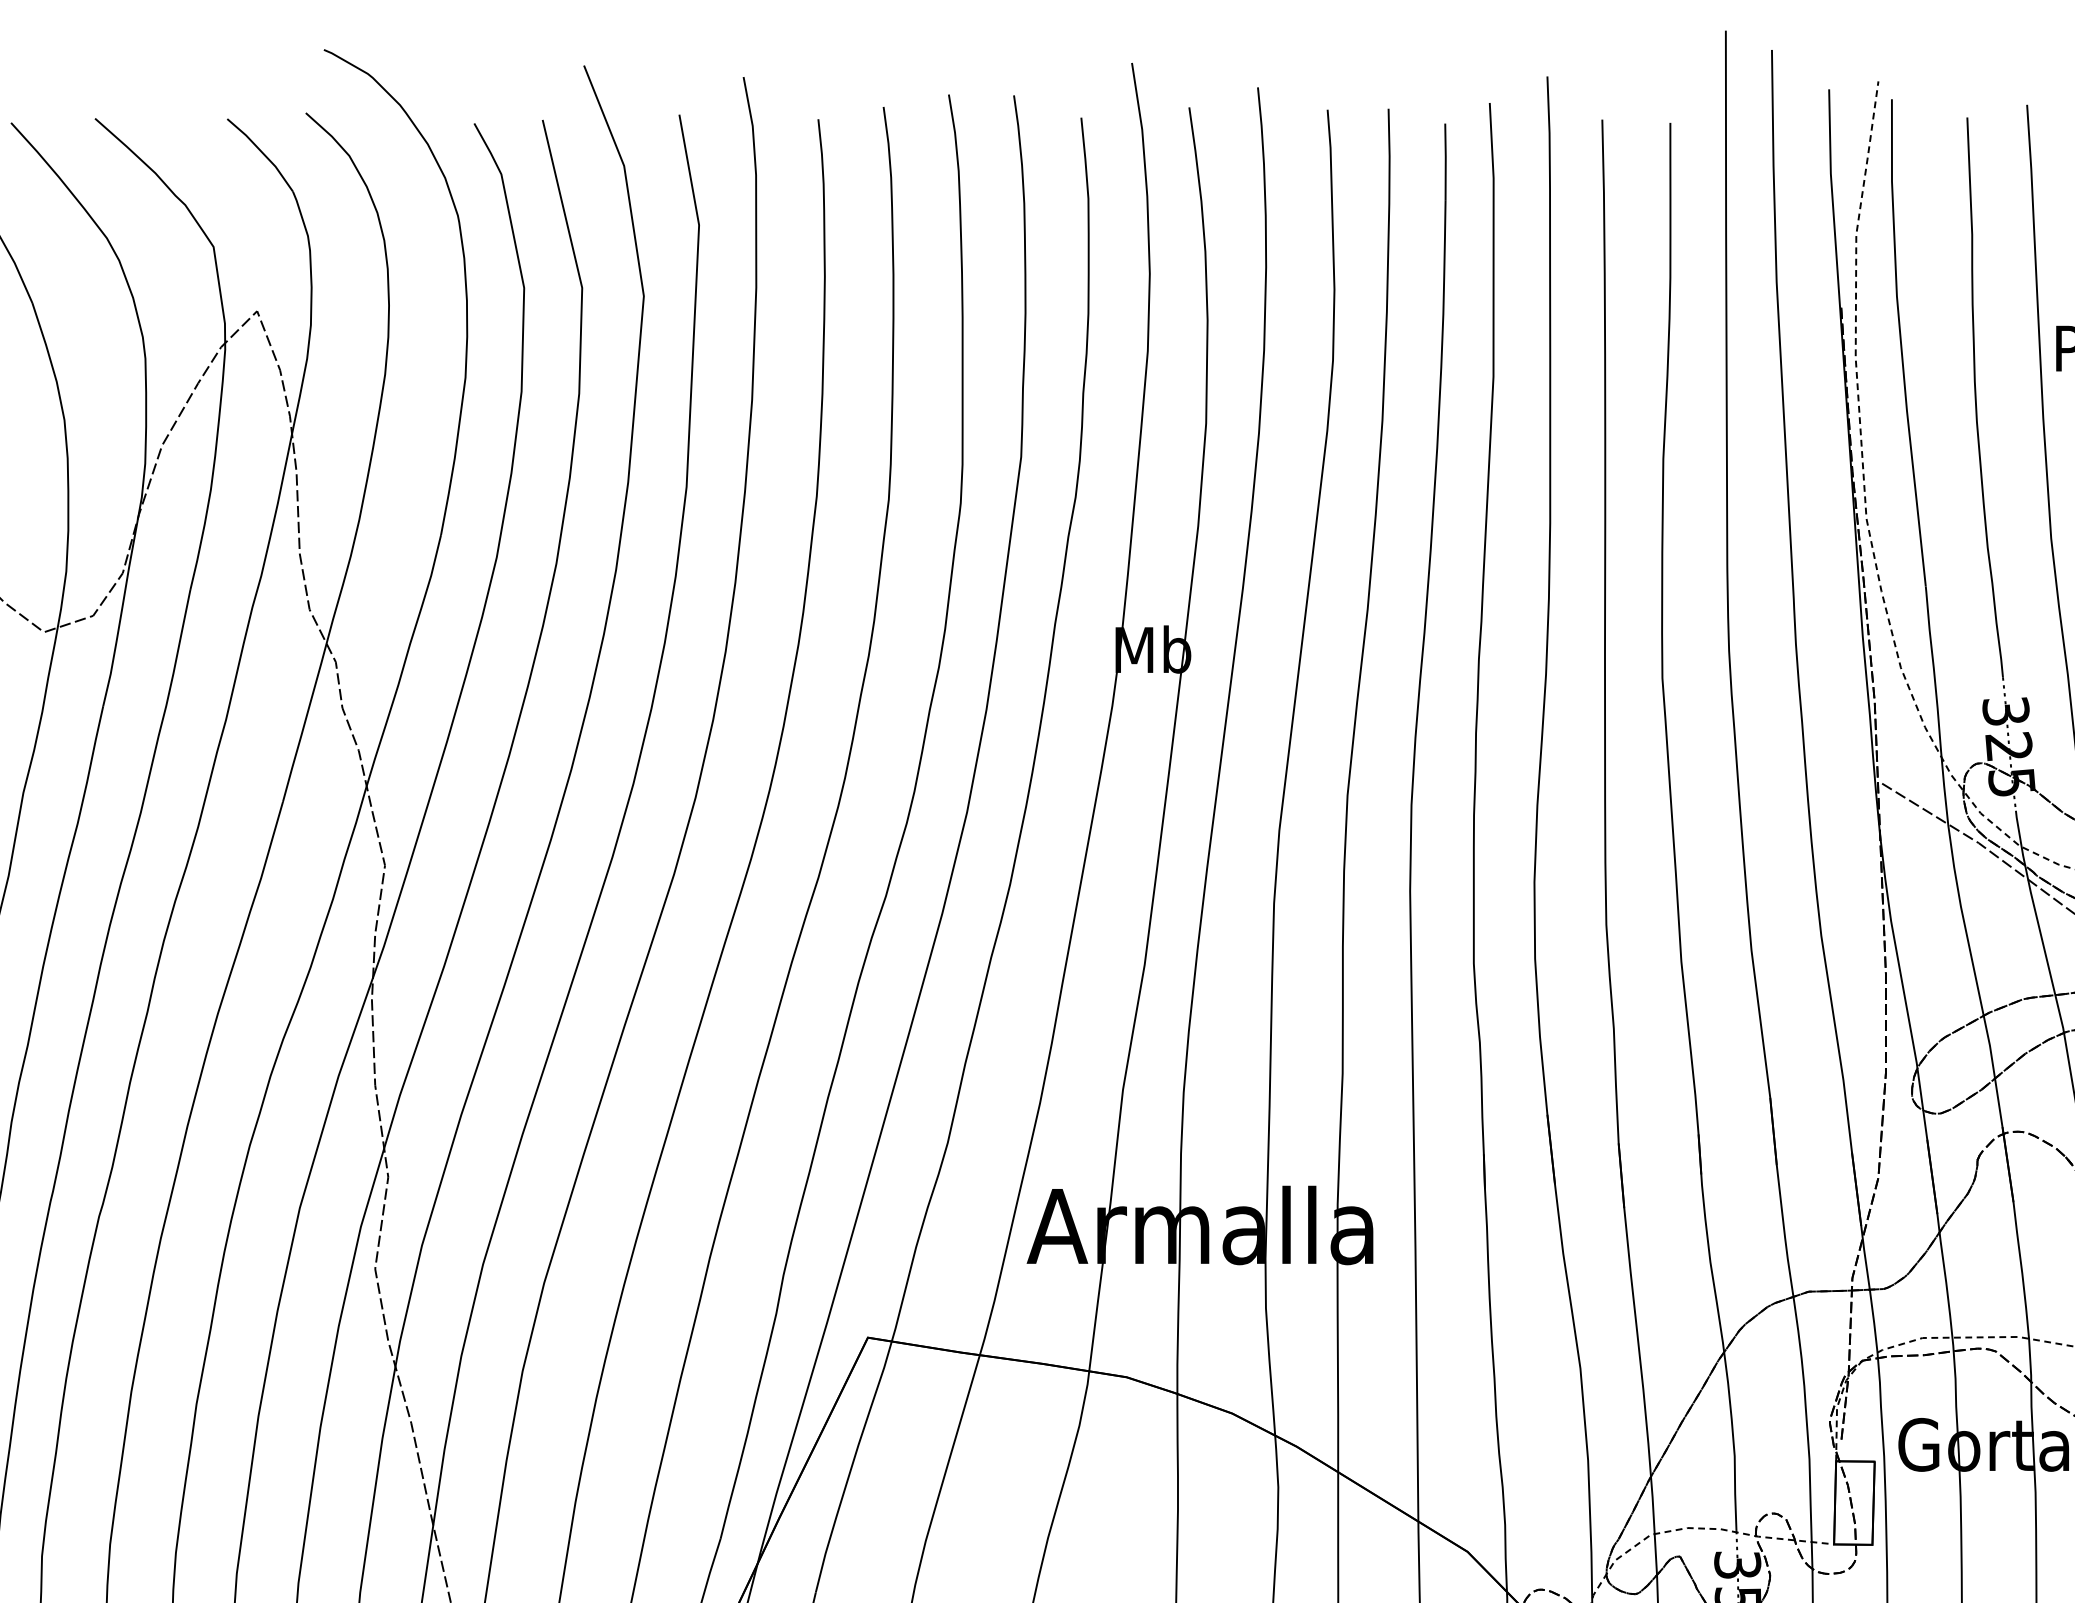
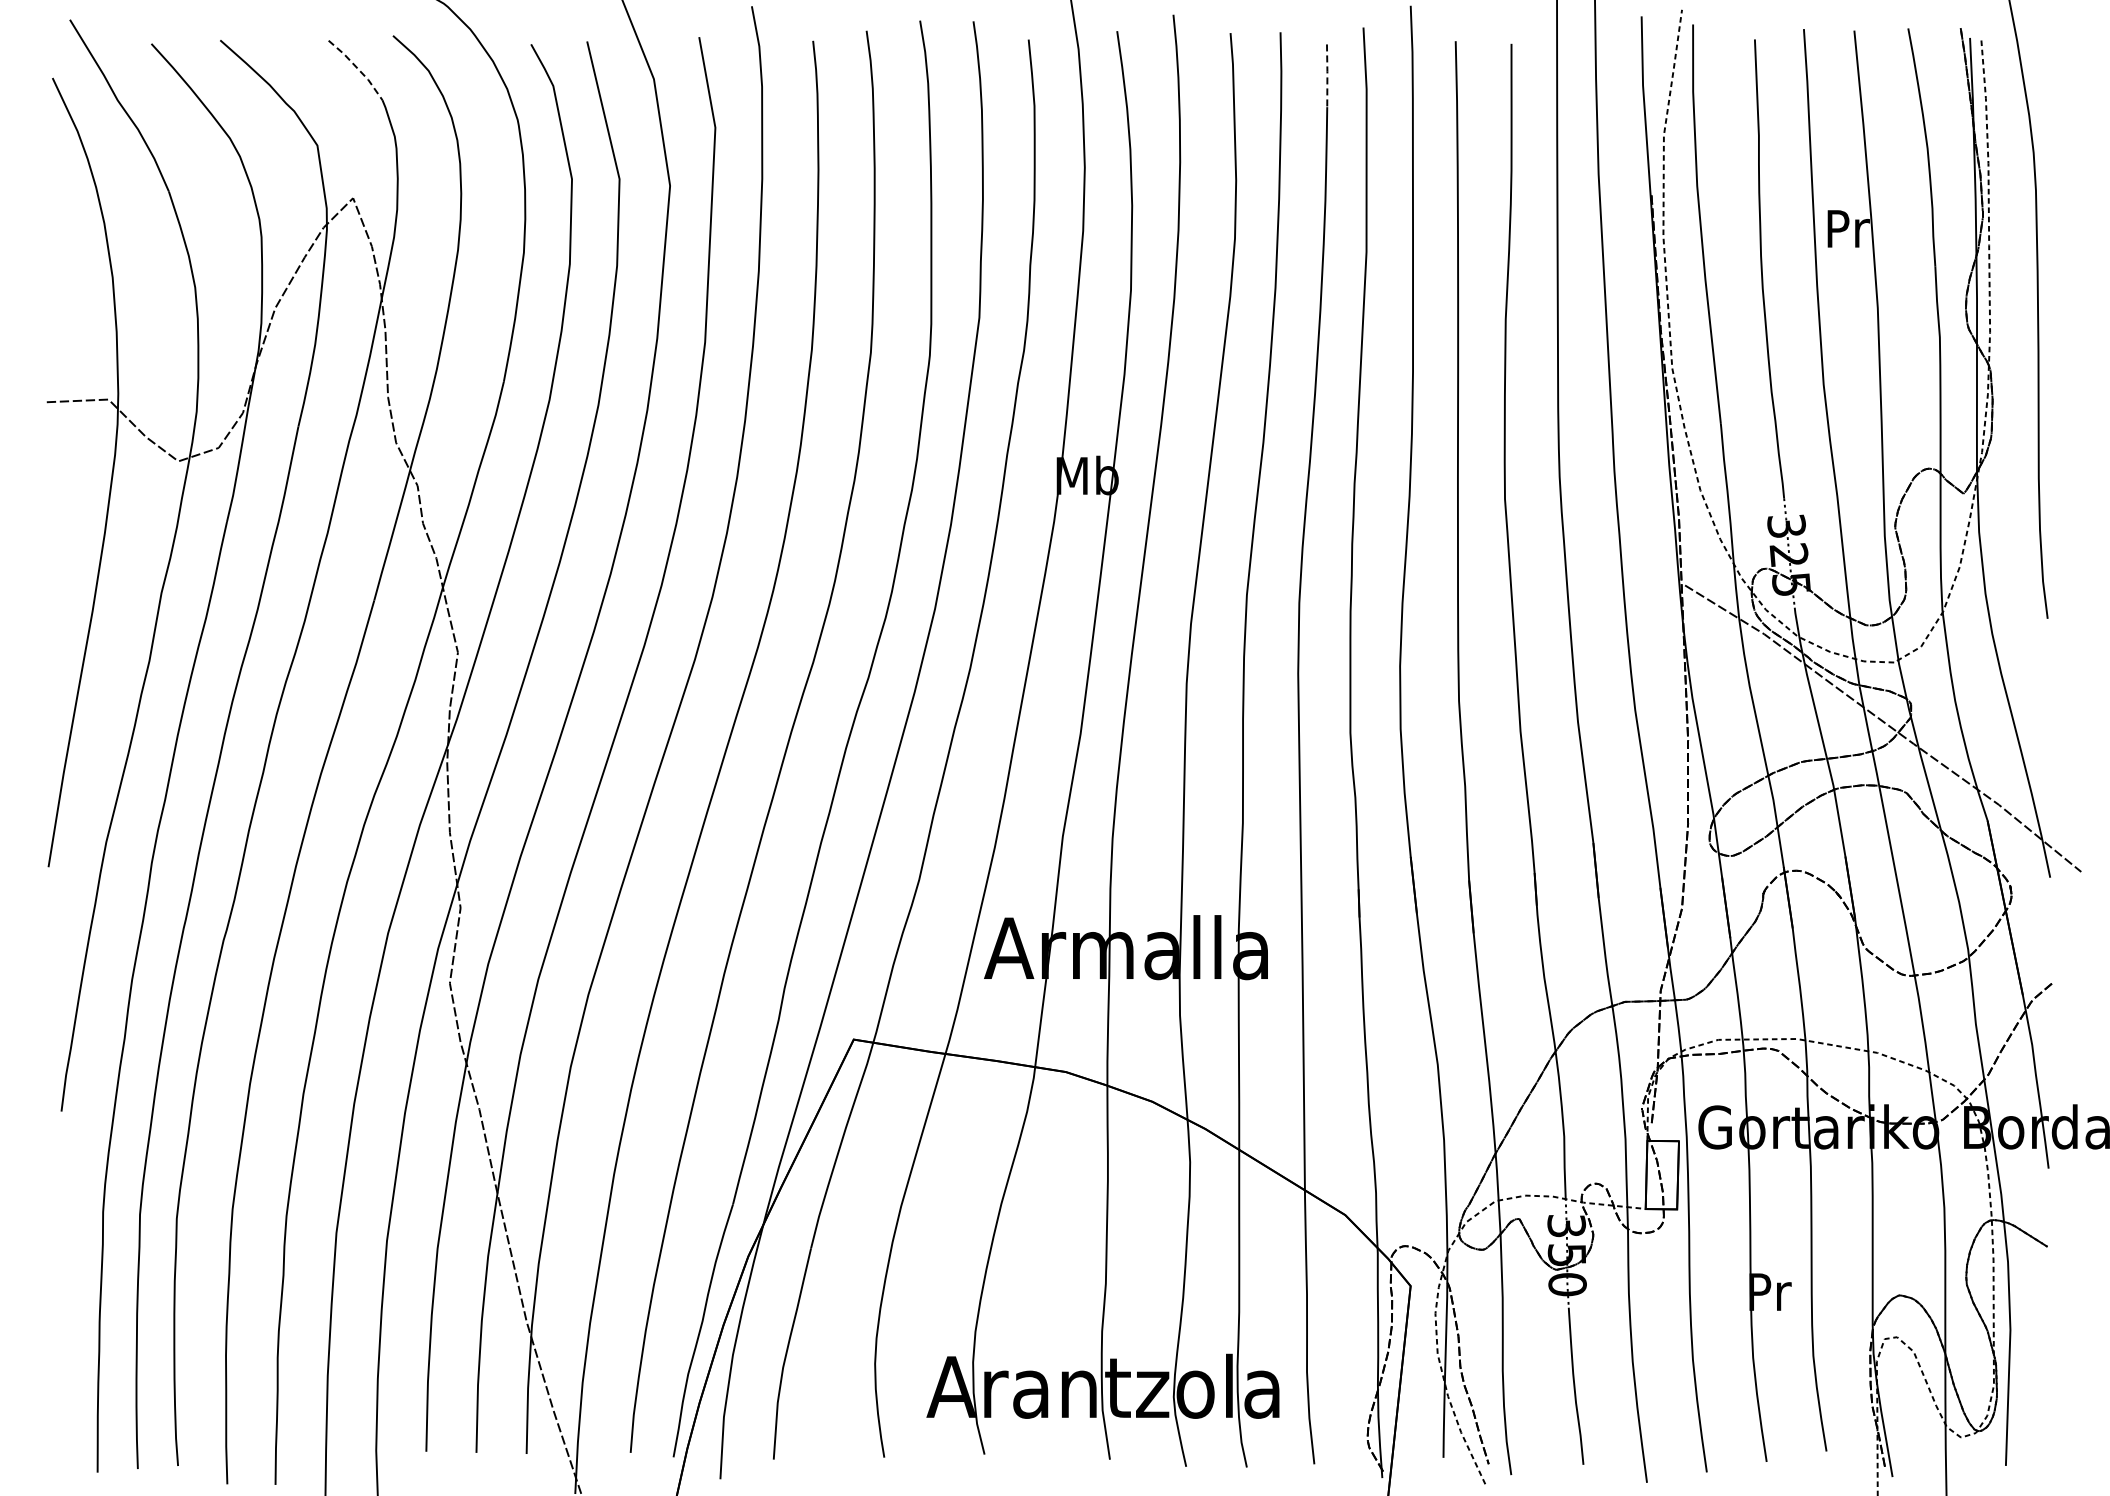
line: (262, 152) -> (357, 68), solid -> dashed
line: (1445, 161) -> (1327, 75), solid -> dashed

